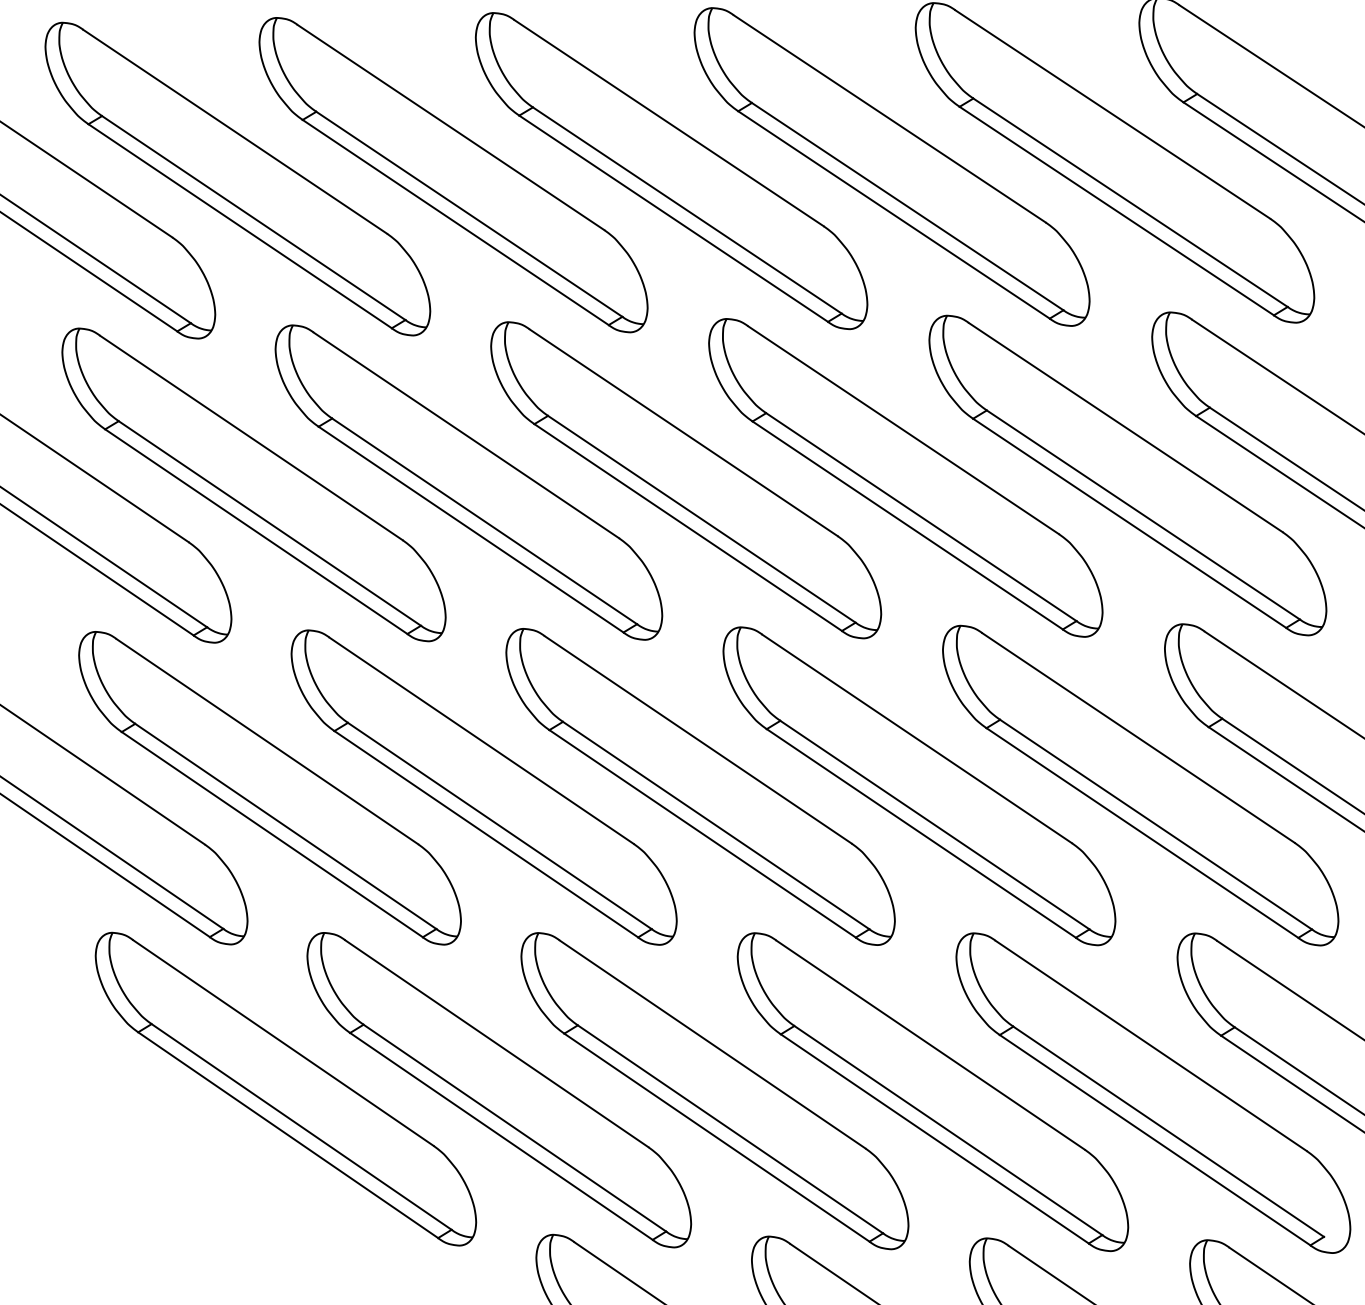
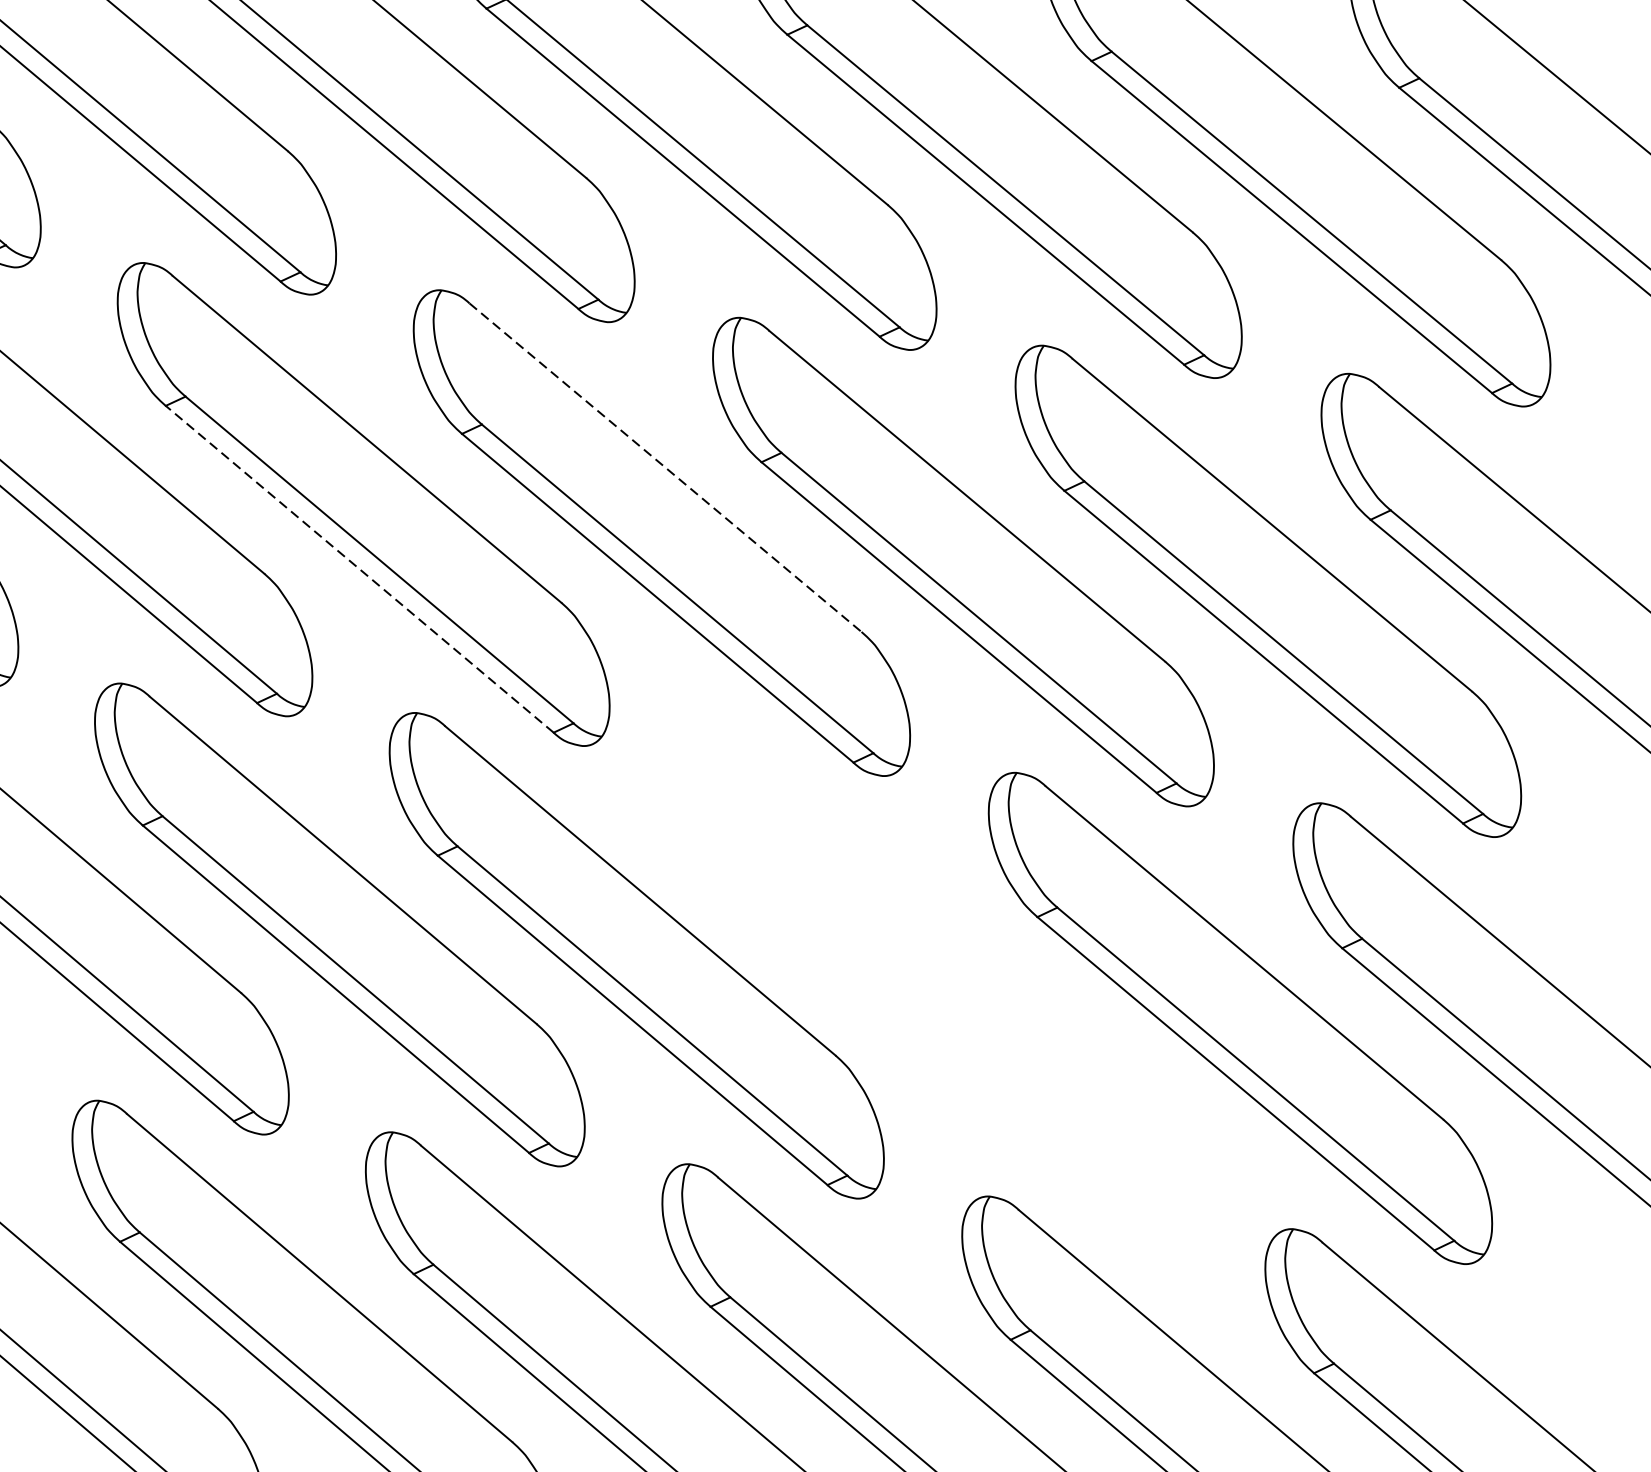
line: (684, 433) -> (666, 468), solid -> dashed
line: (471, 529) -> (360, 569), solid -> dashed
part: (919, 786) -> (936, 987), removed

